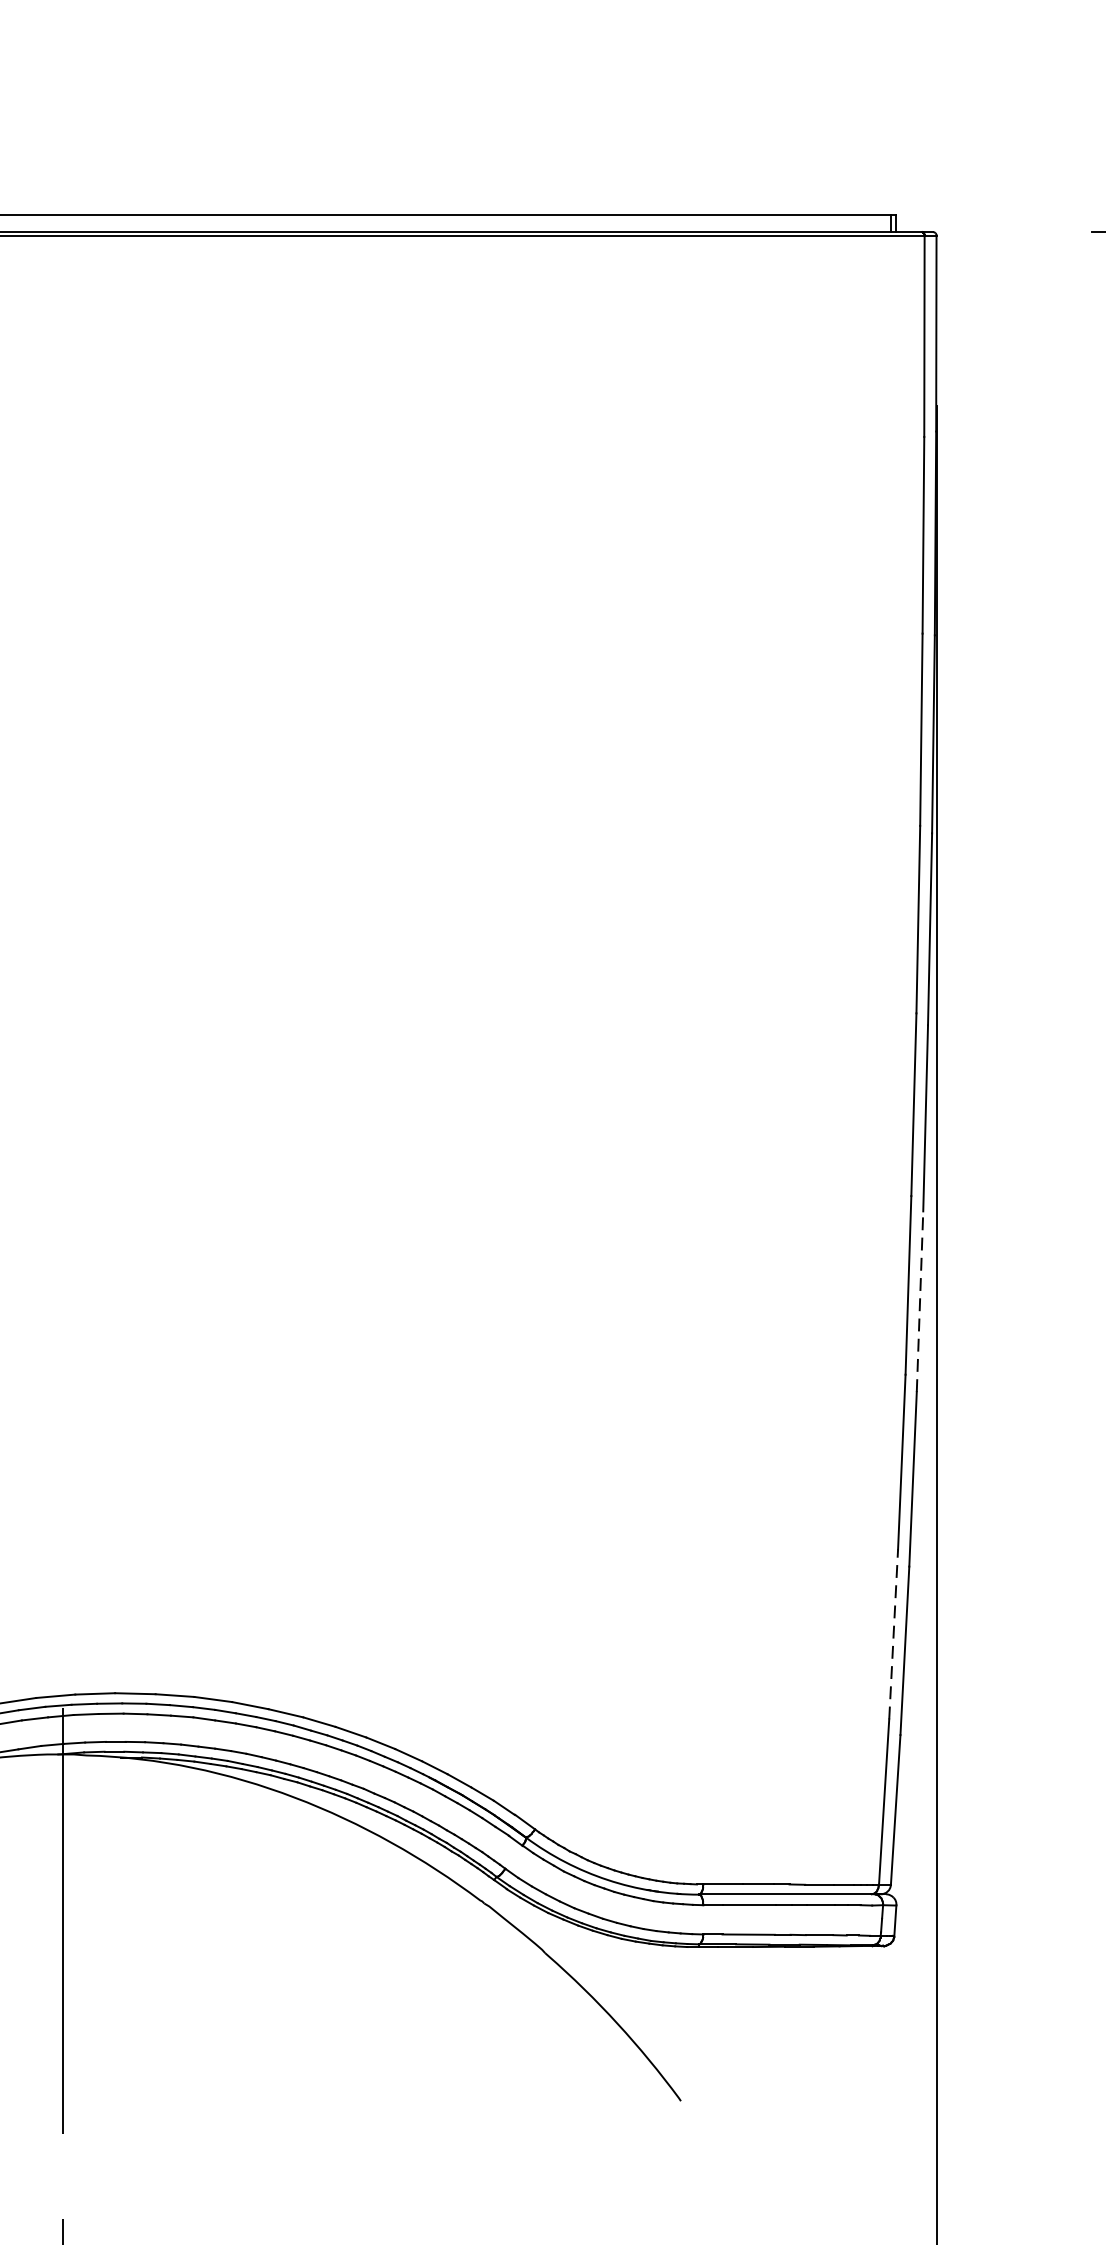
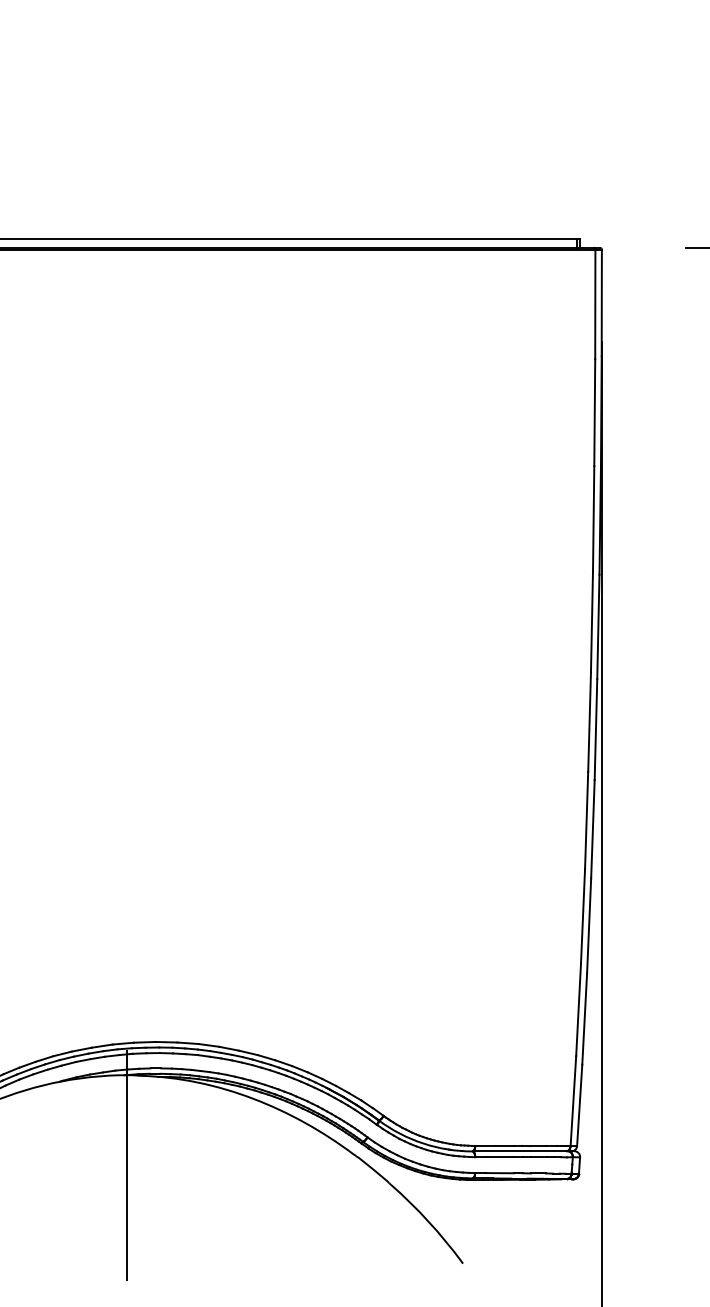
line: (919, 1300) -> (592, 828), dashed -> solid
line: (893, 1633) -> (578, 1009), dashed -> solid

